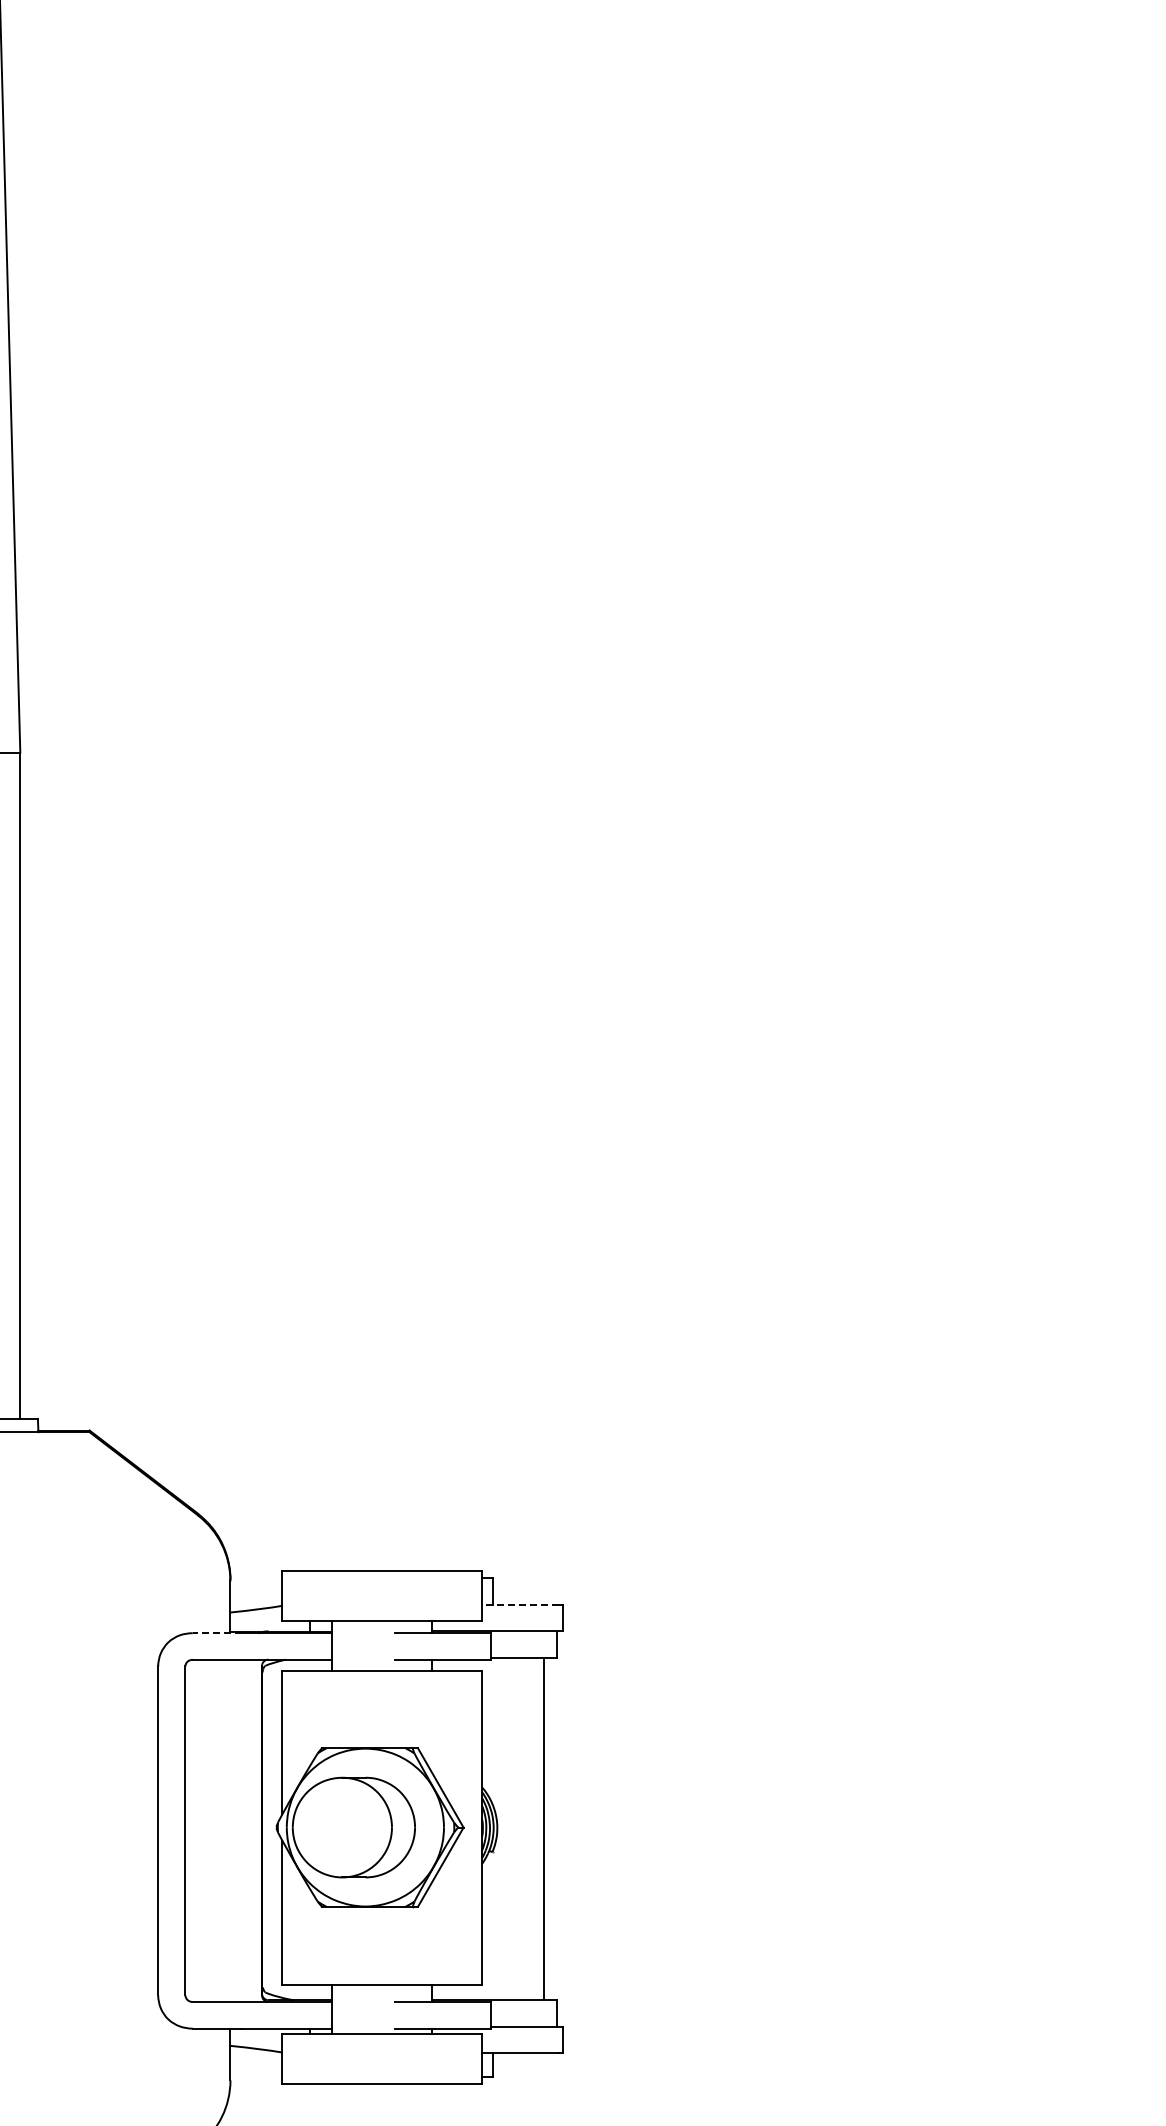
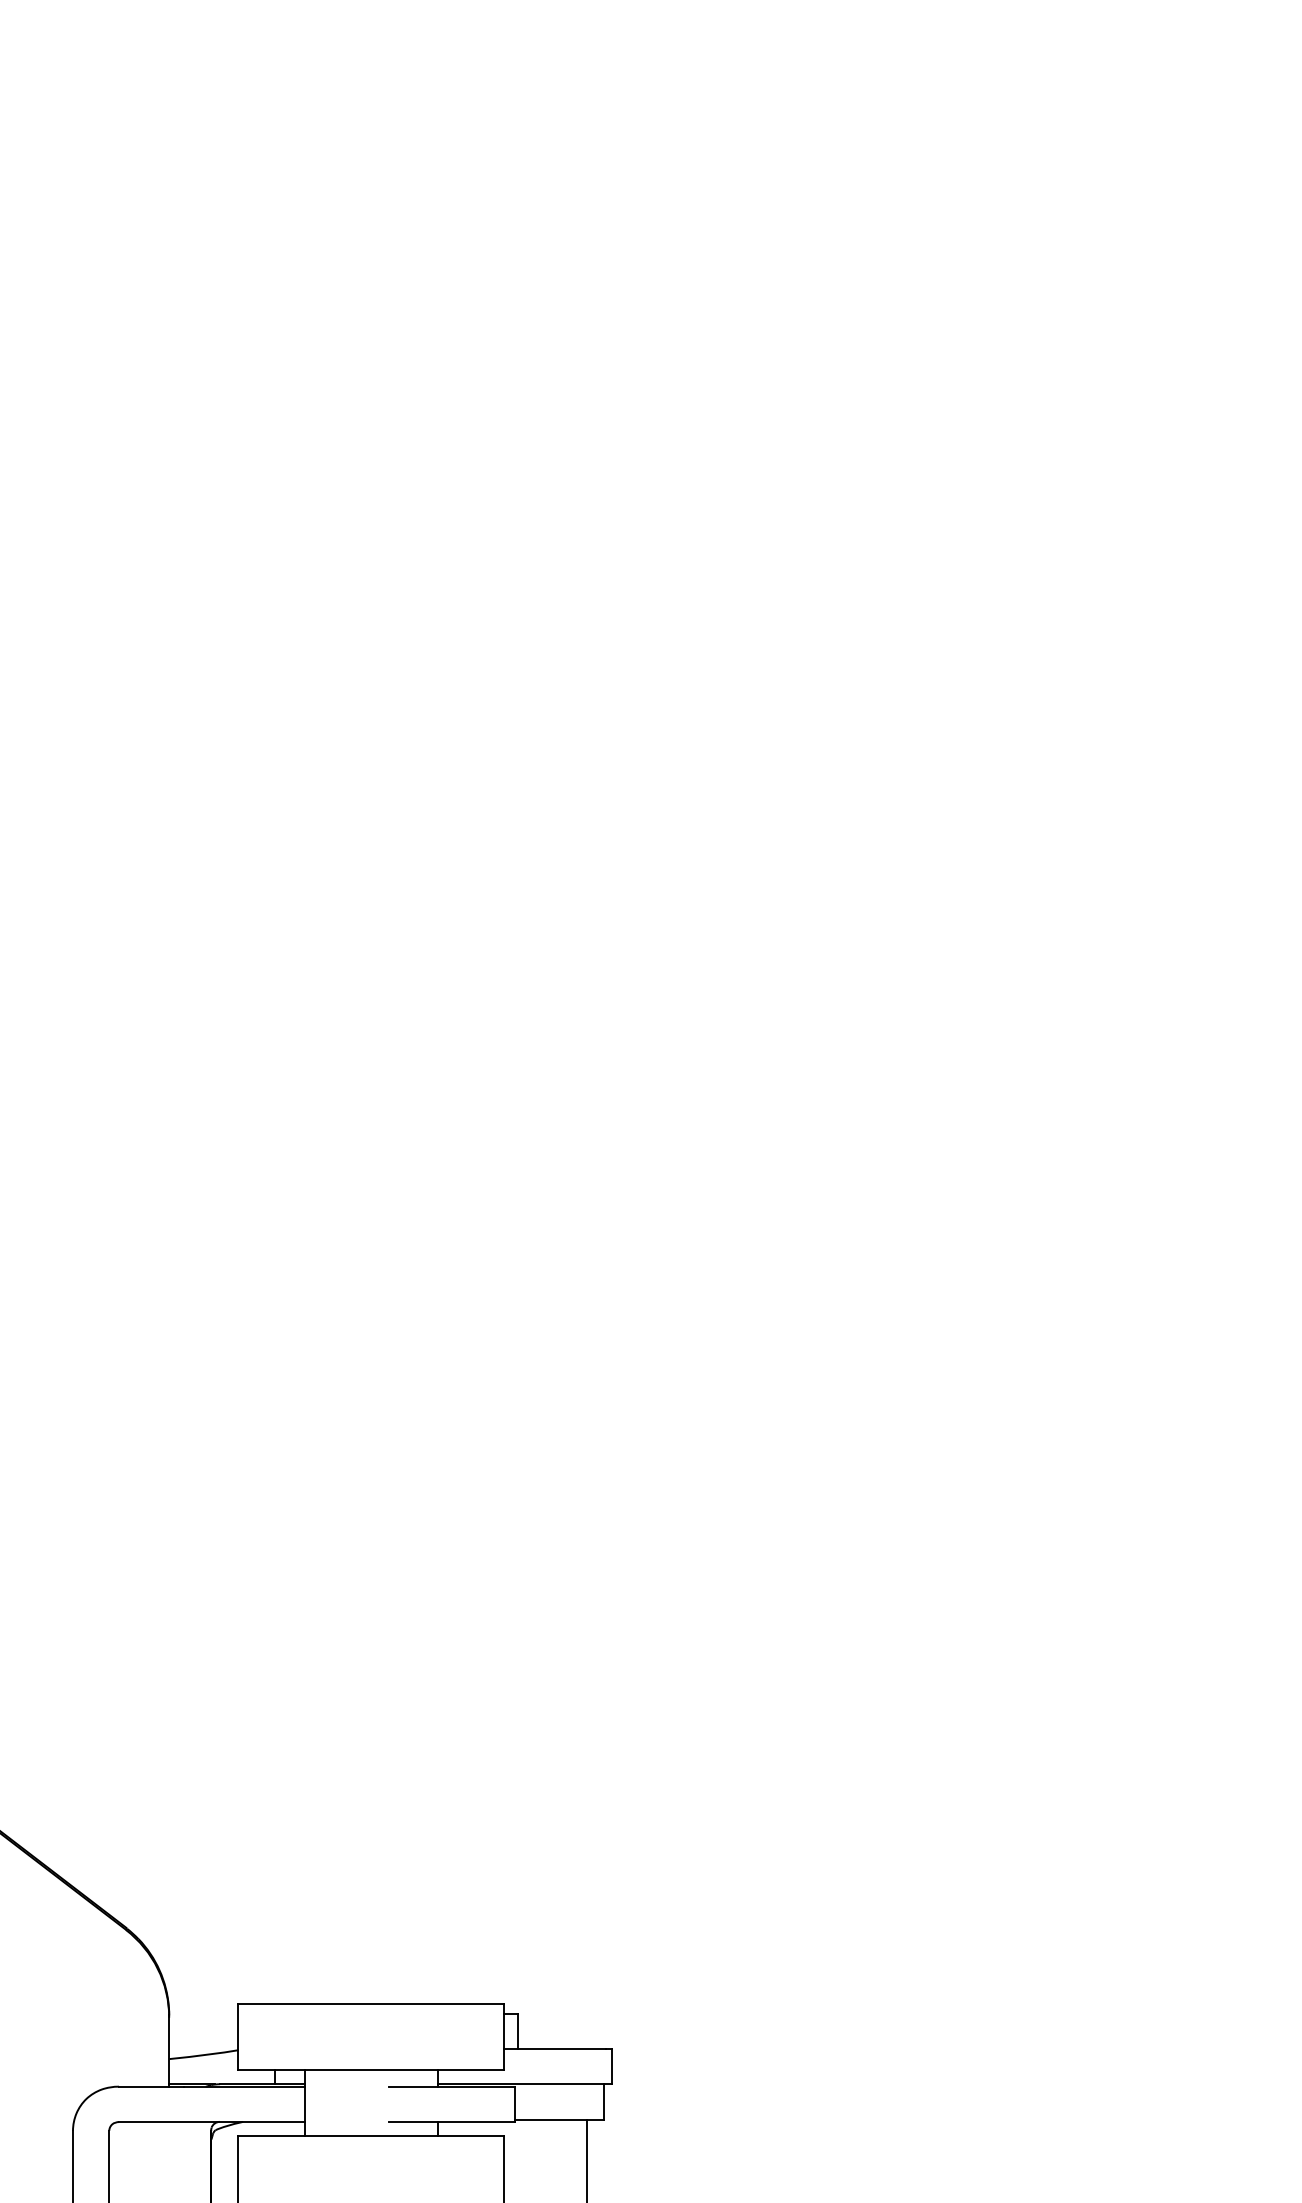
line: (519, 1604) -> (553, 2048), dashed -> solid
line: (217, 1633) -> (151, 2087), dashed -> solid

